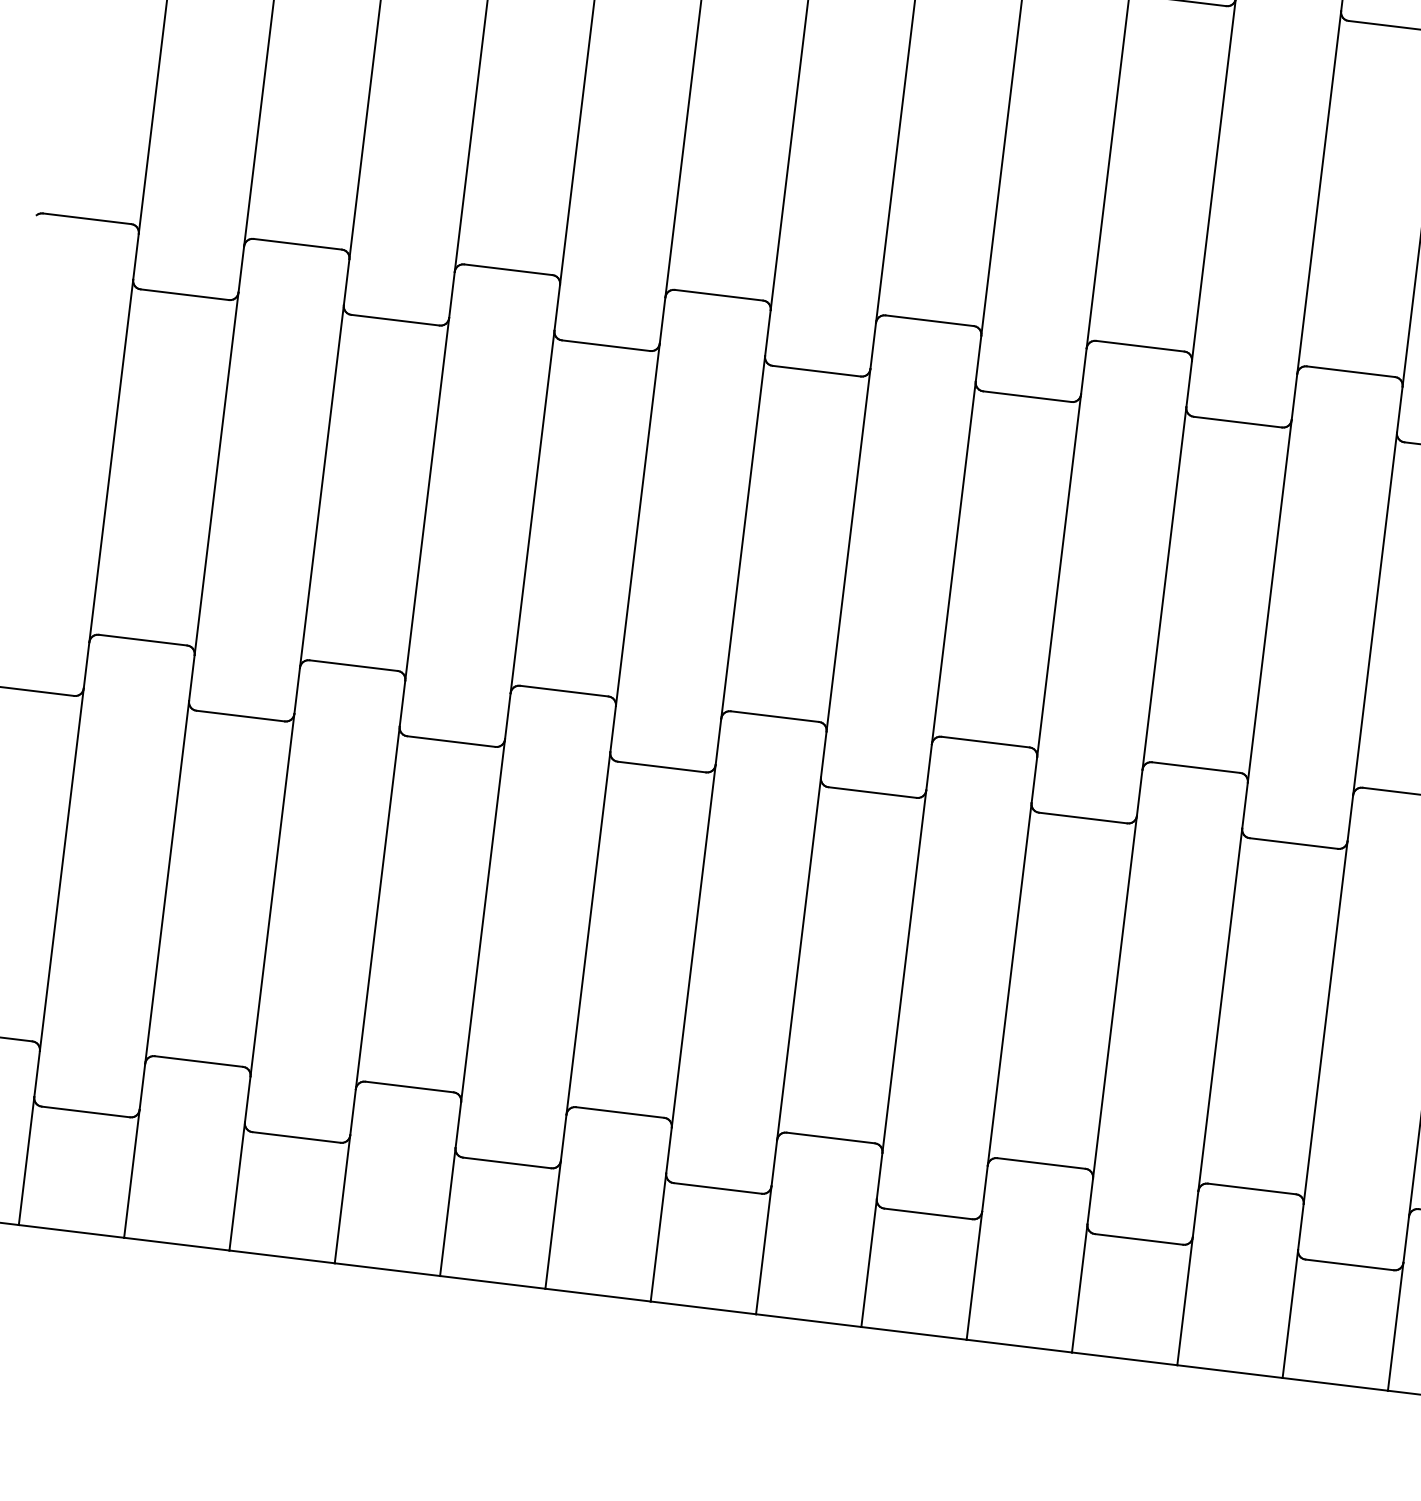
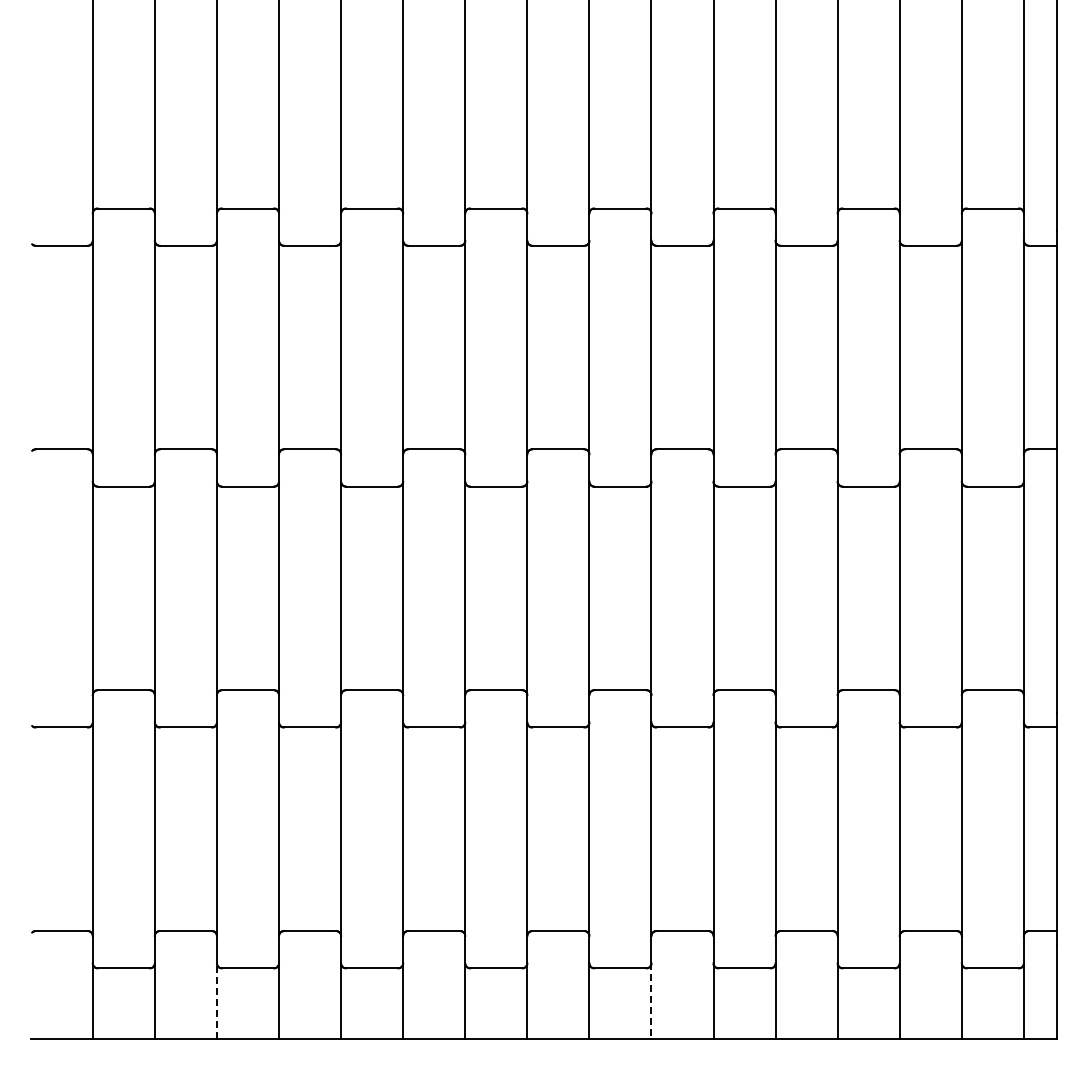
line: (236, 1187) -> (216, 1001), solid -> dashed
line: (974, 1276) -> (651, 1001), solid -> dashed

